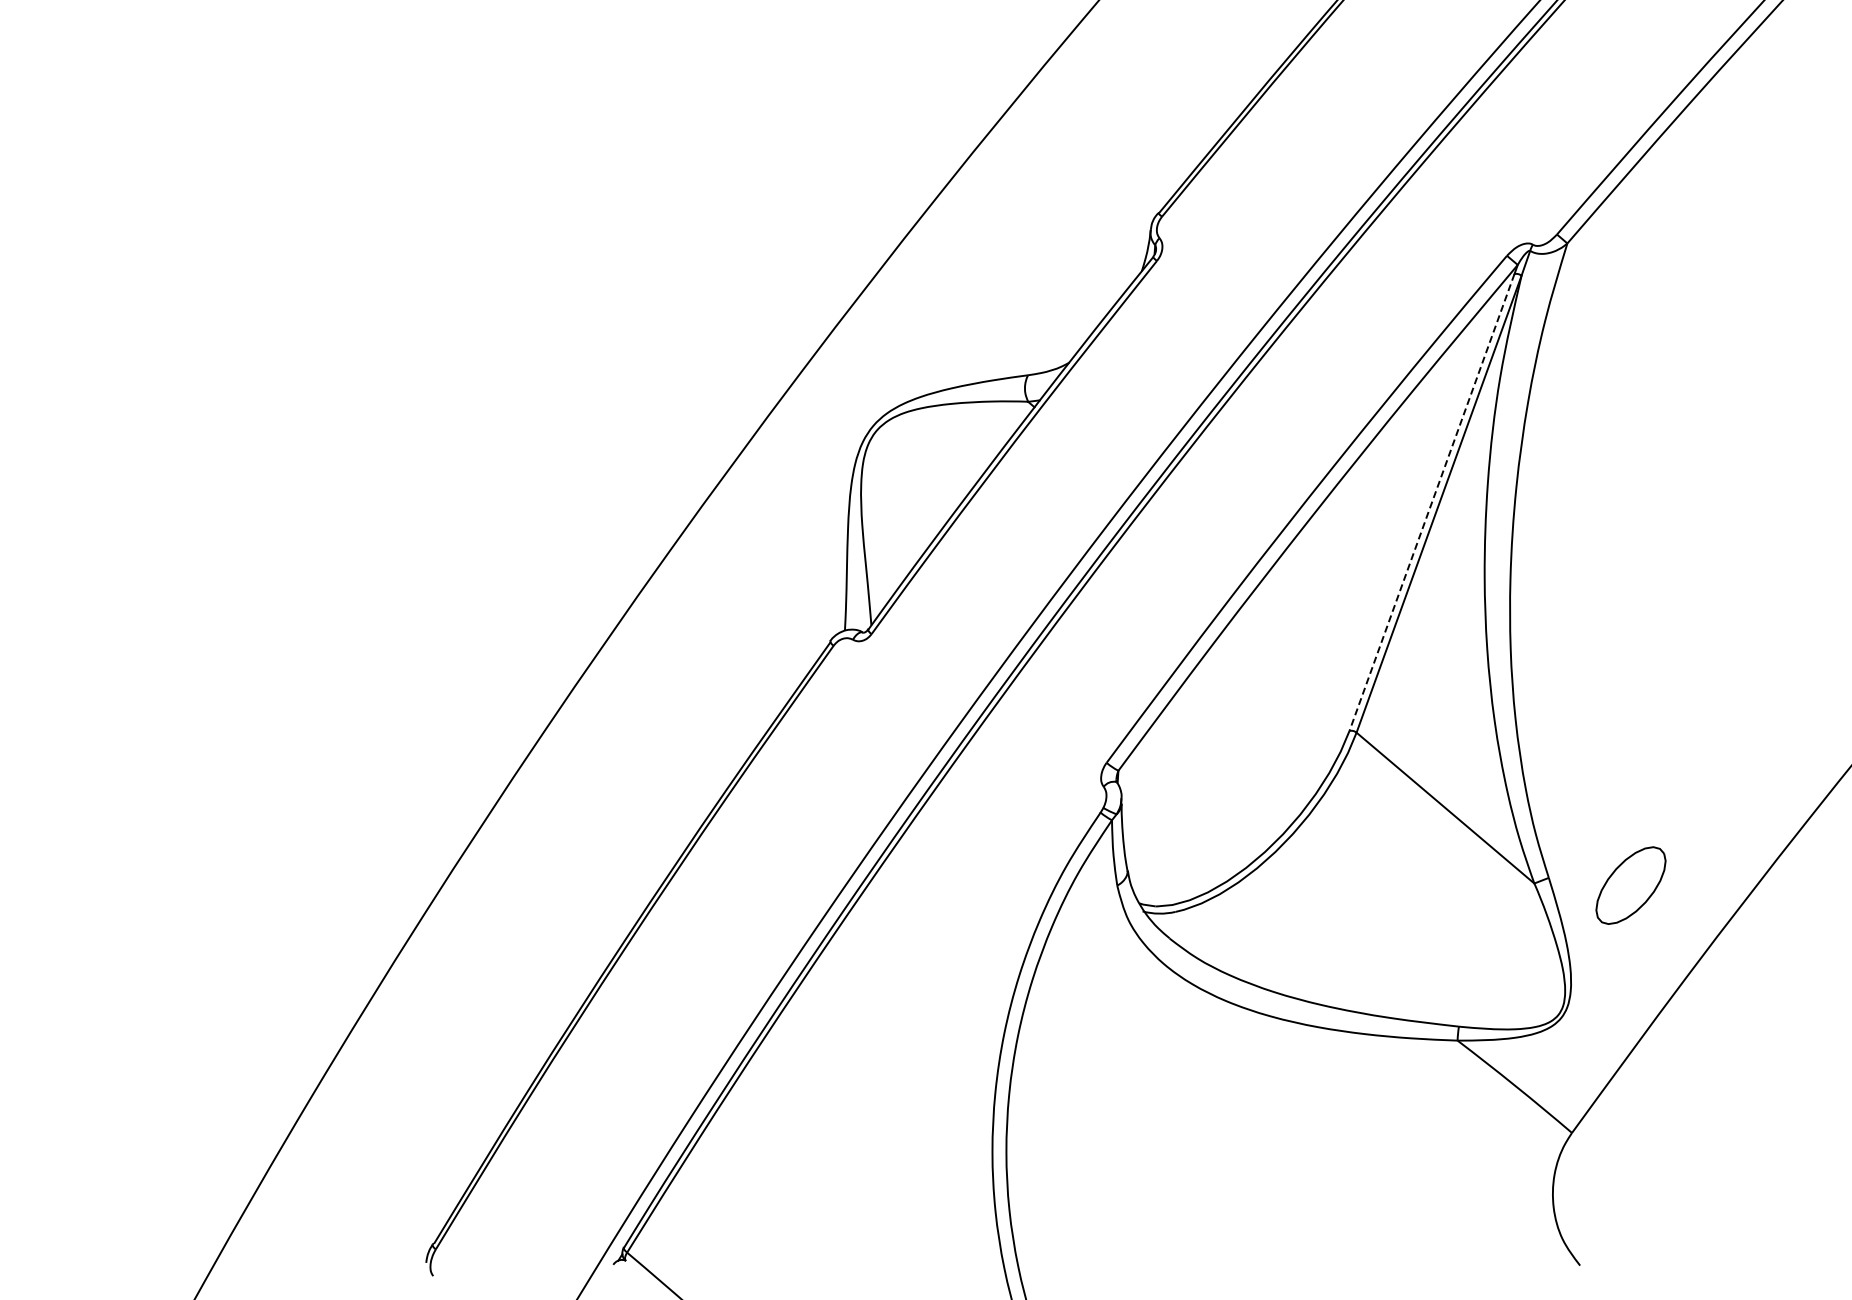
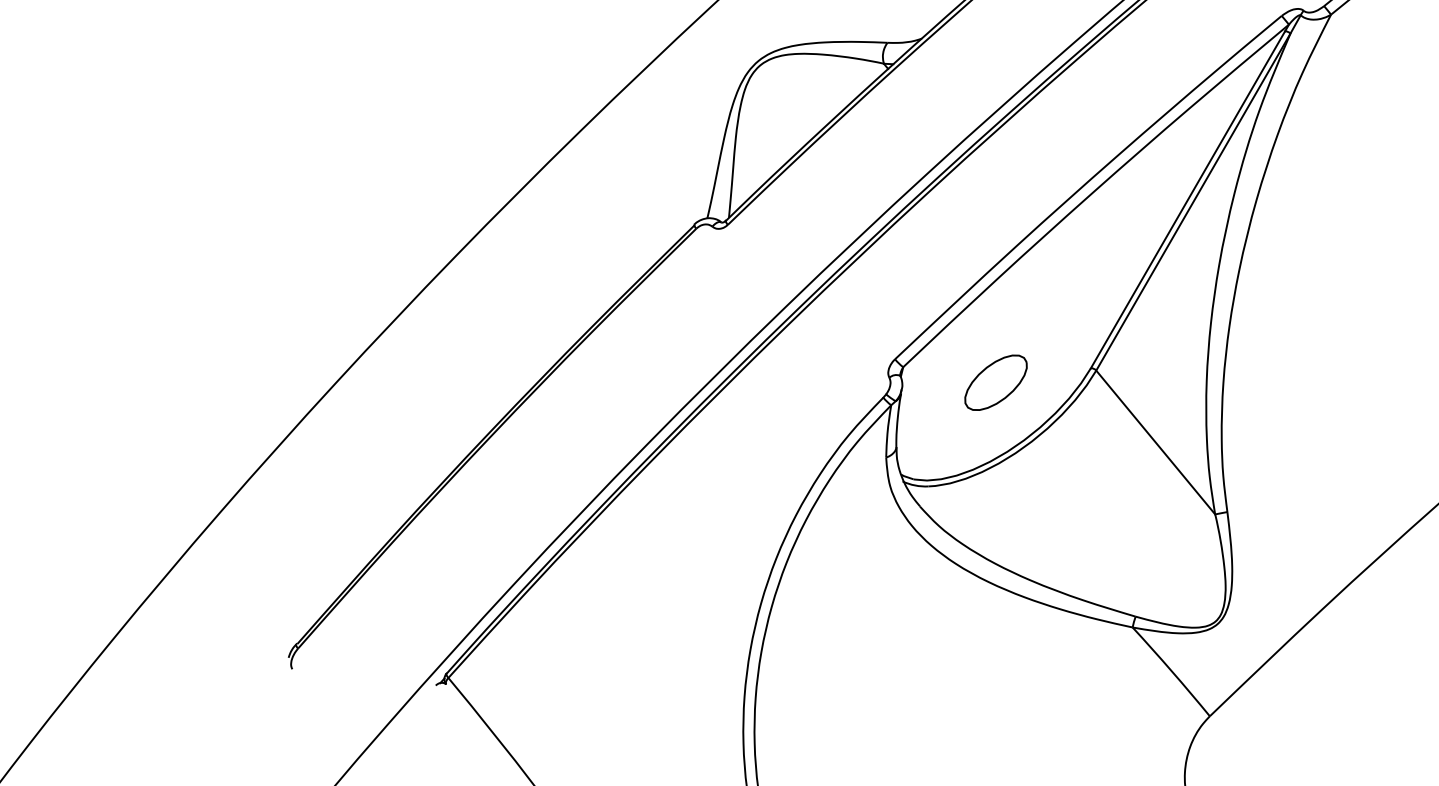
line: (1432, 502) -> (1188, 199), dashed -> solid
part: (1630, 885) -> (995, 382), moved

